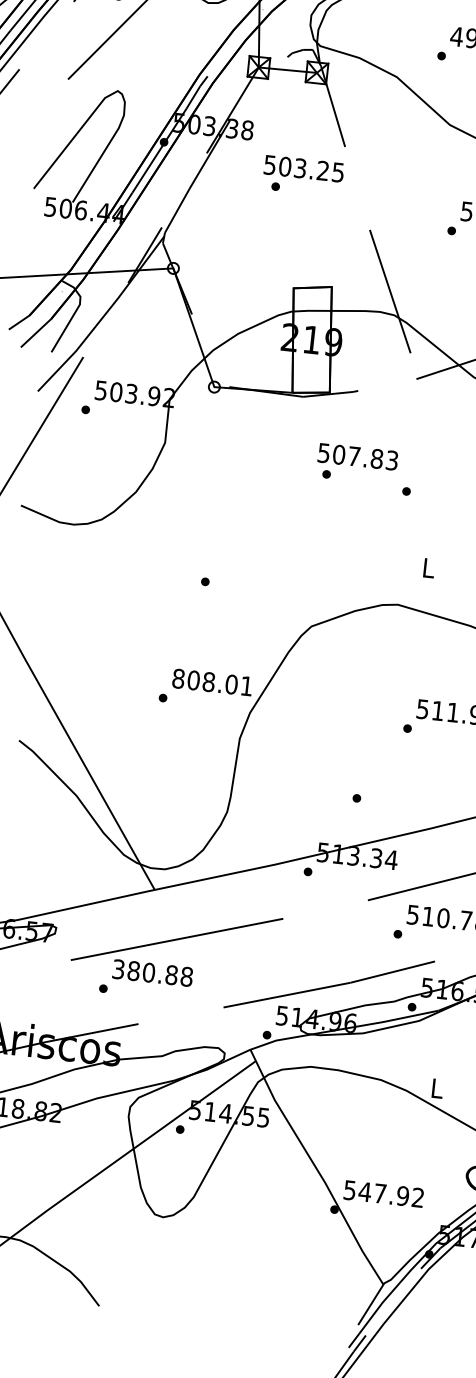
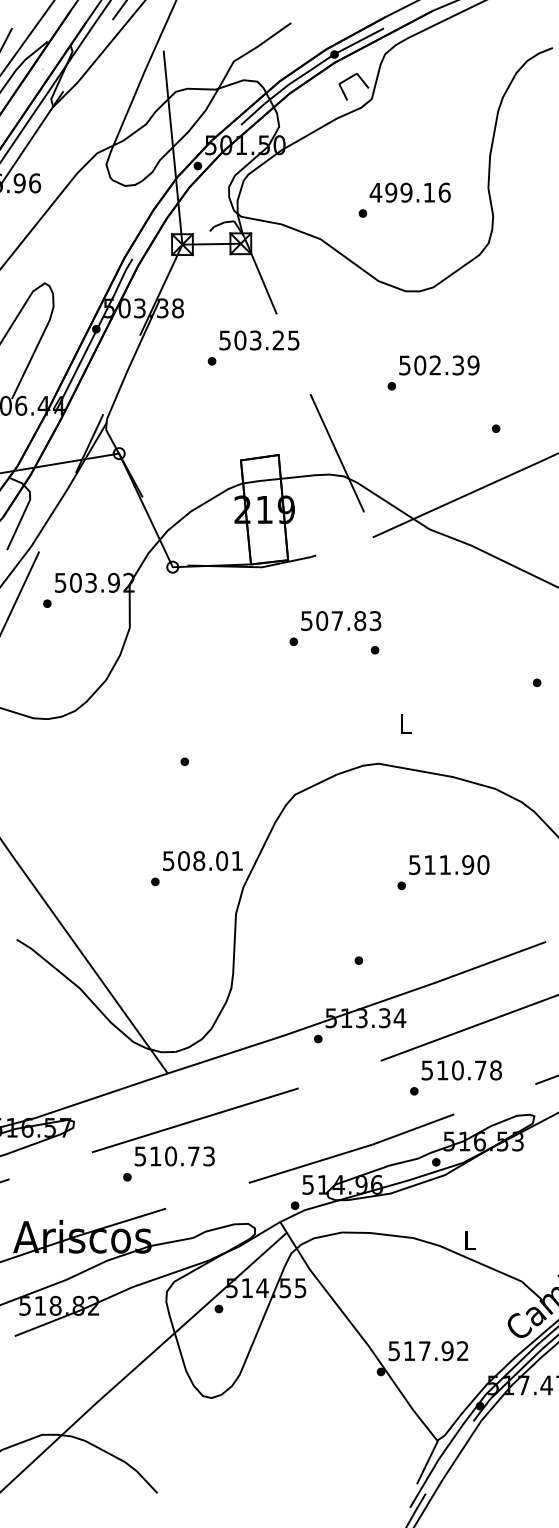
text: (304, 168) -> (259, 340), moved
text: (358, 457) -> (341, 621), moved
text: (178, 679) -> (168, 861), 808.01 -> 508.01
text: (153, 973) -> (175, 1156), 380.88 -> 510.73
text: (365, 1191) -> (409, 1350), 547.92 -> 517.92

